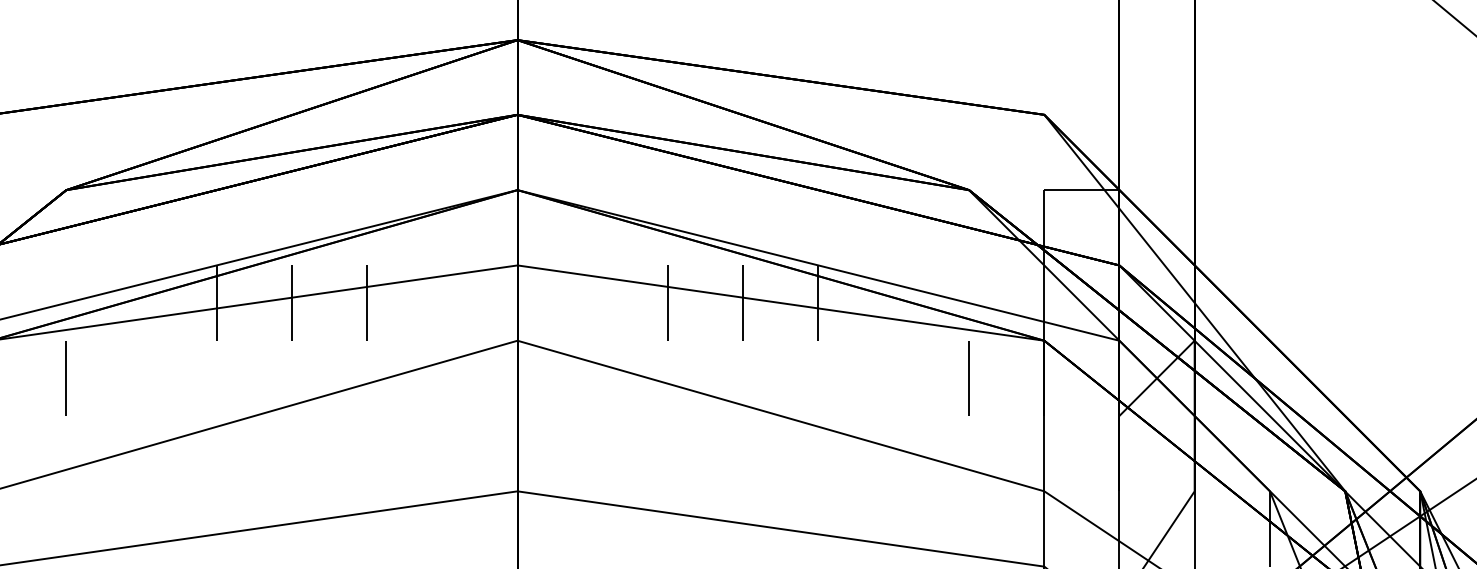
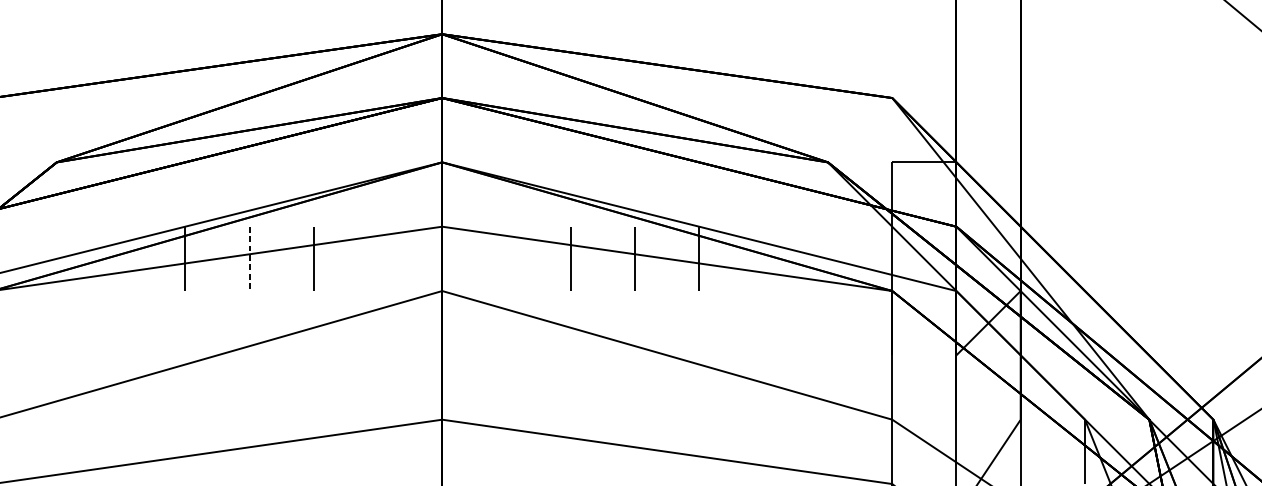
line: (291, 303) -> (249, 259), solid -> dashed
line: (65, 378) -> (56, 323), removed
line: (968, 378) -> (827, 323), removed

